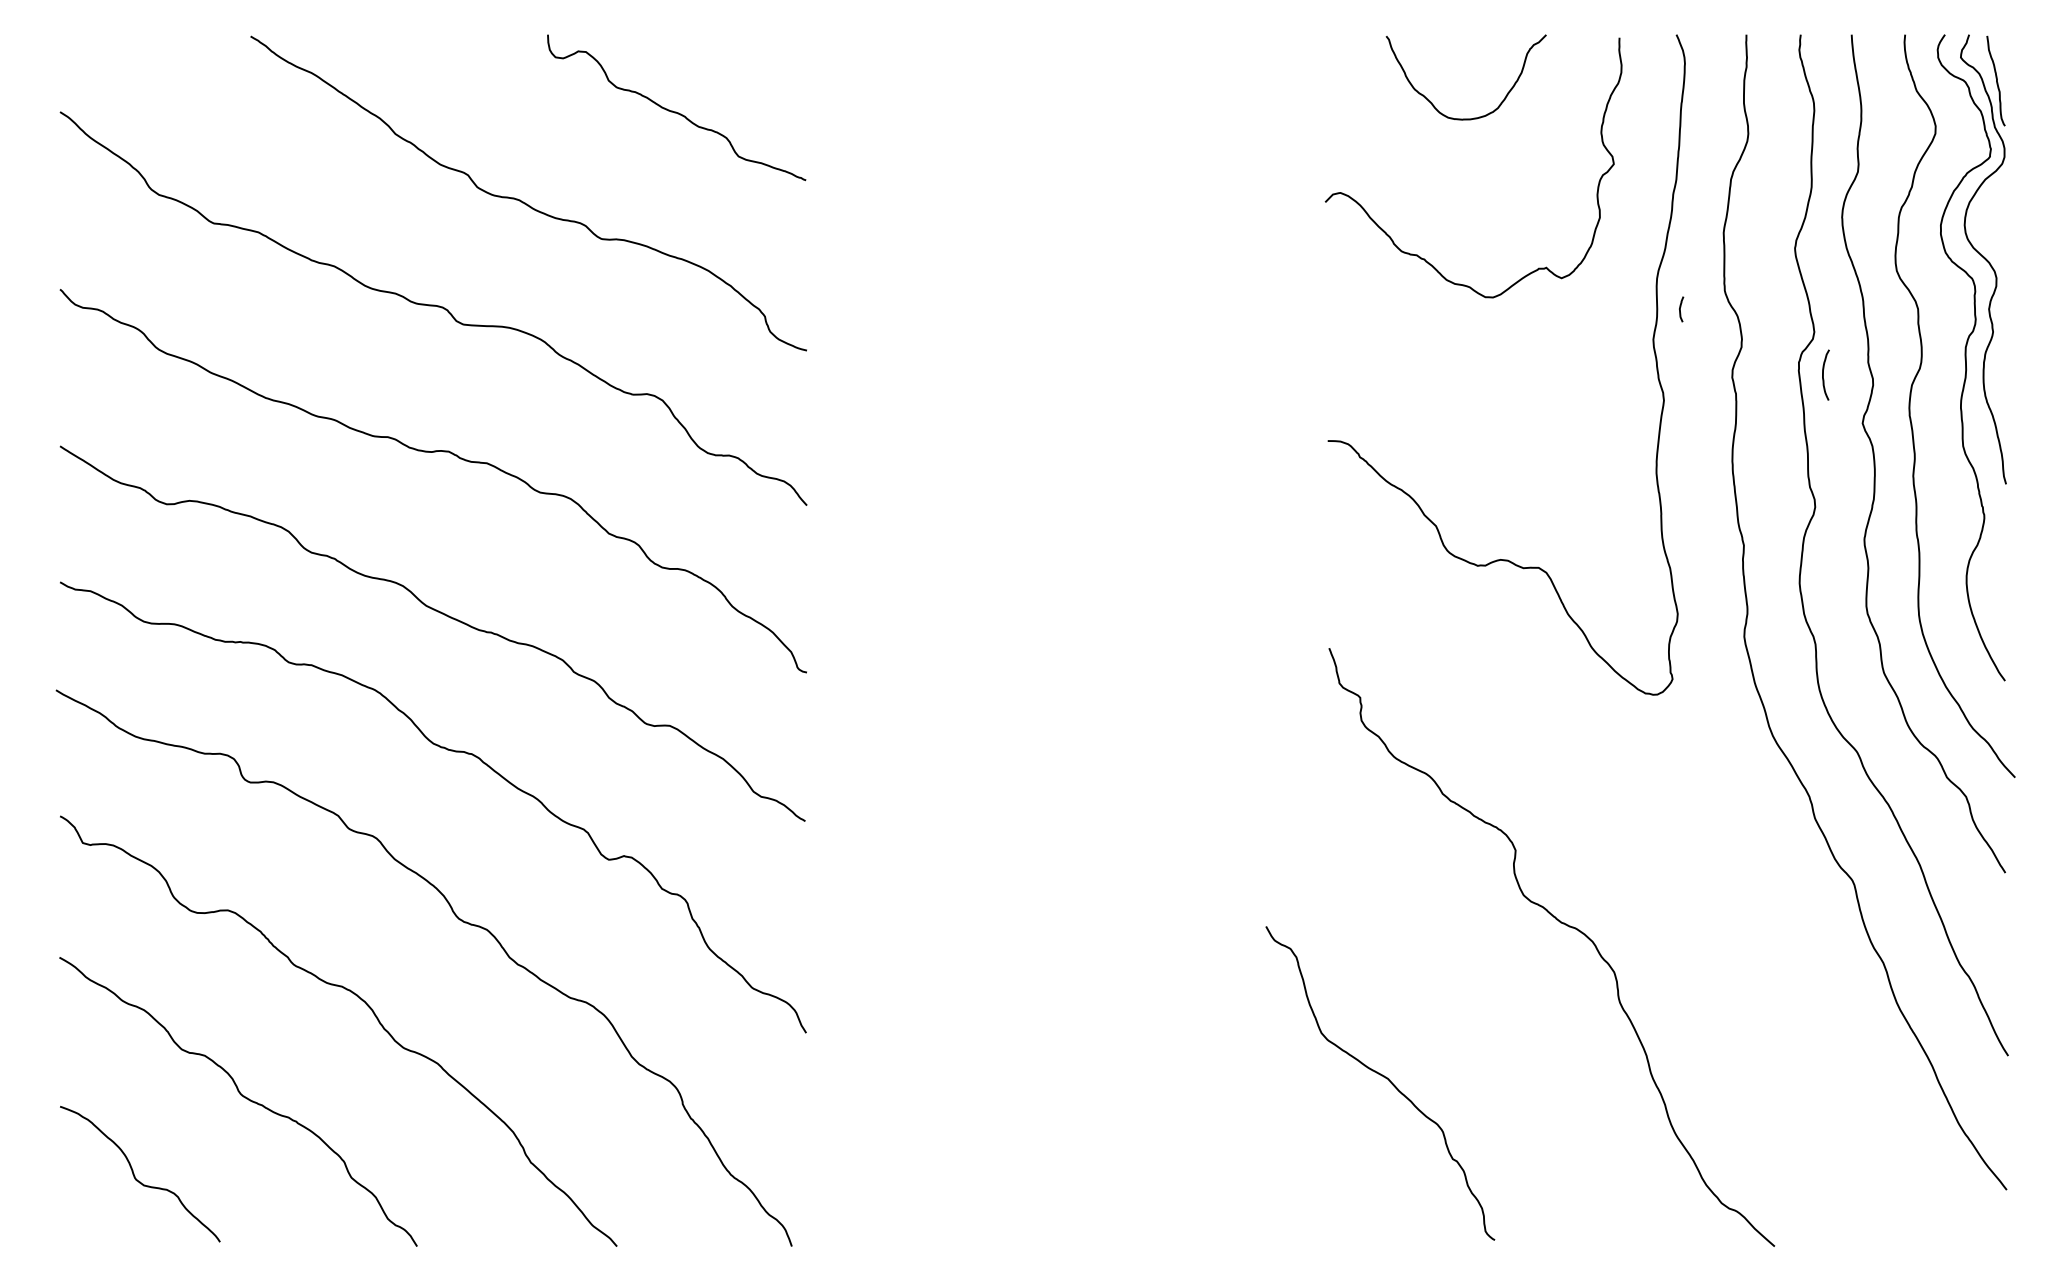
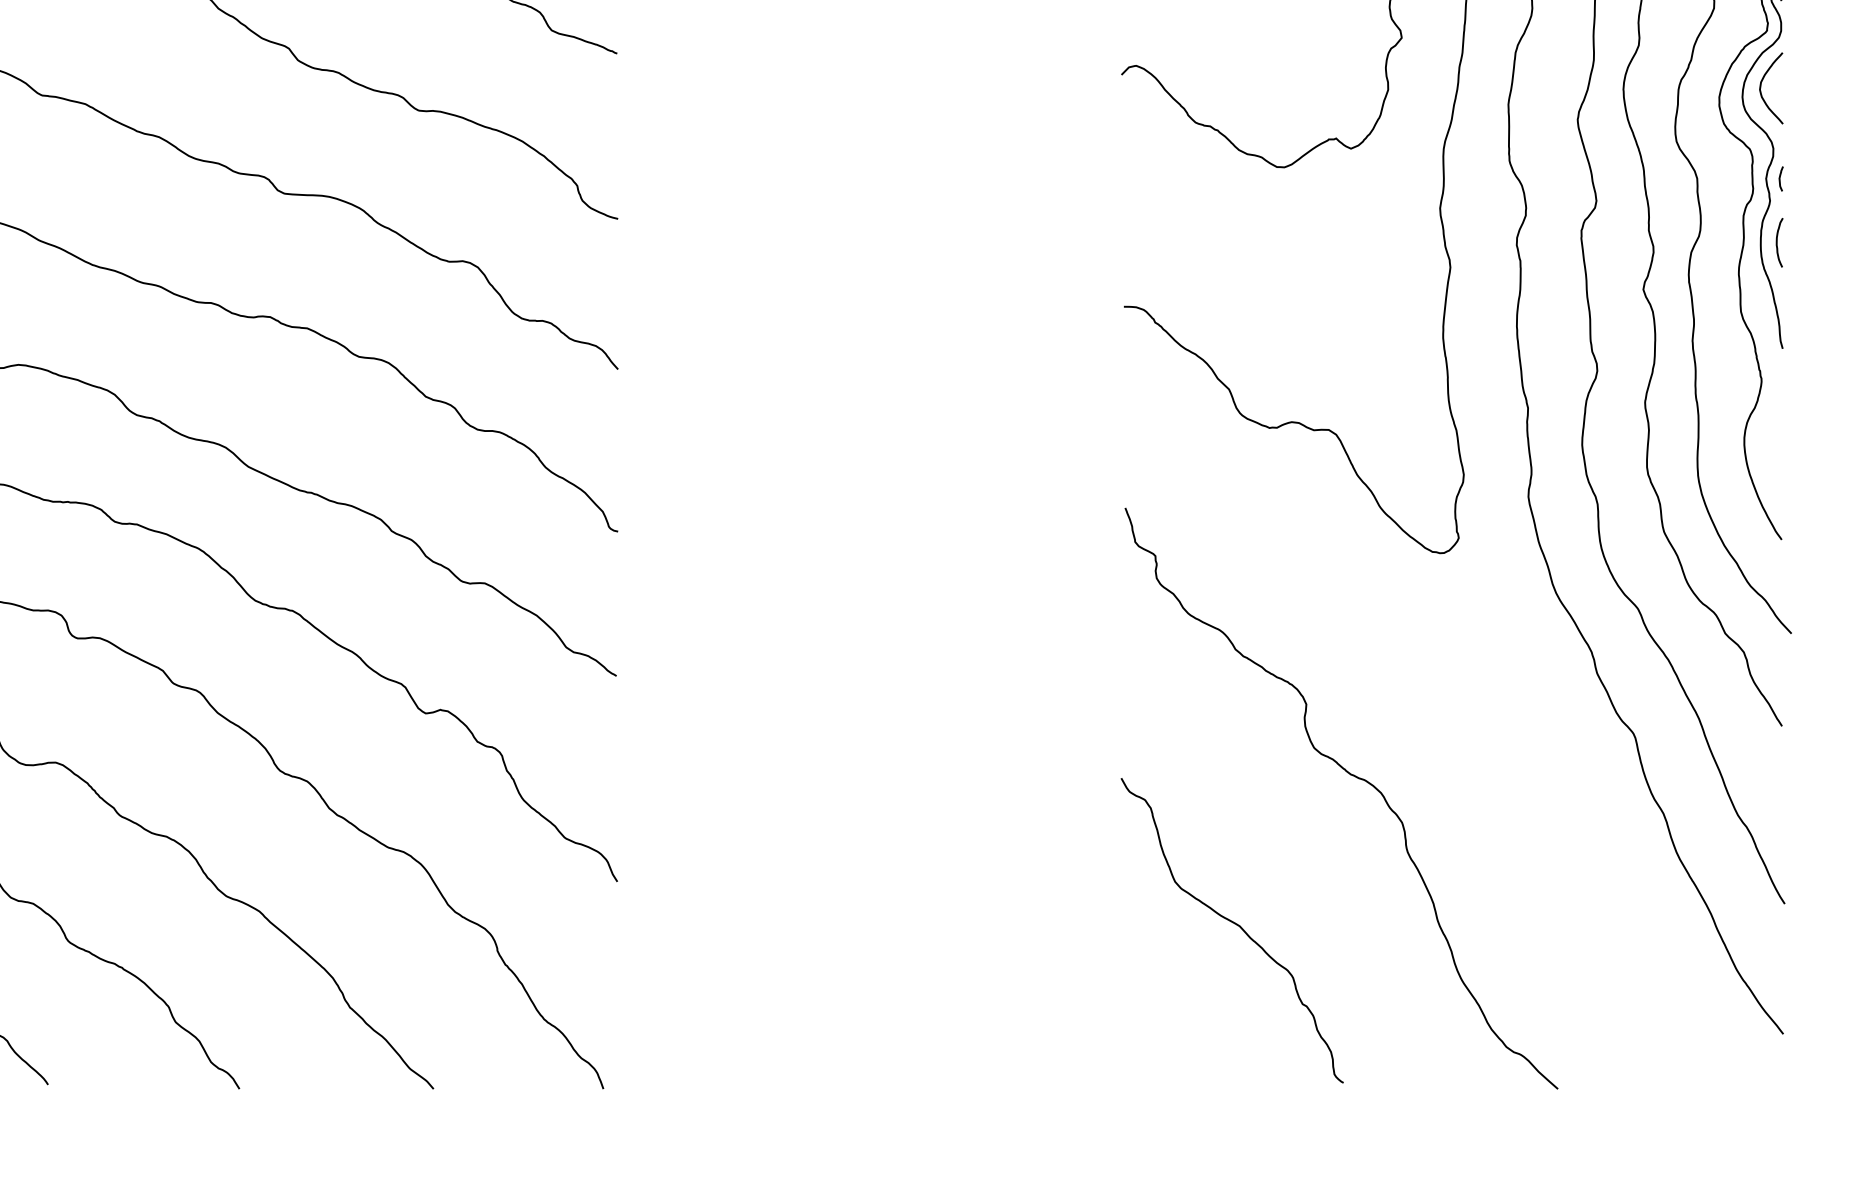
curve: (1984, 213) -> (1761, 85), added
curve: (1680, 309) -> (1780, 179), moved
curve: (1823, 374) -> (1777, 242), moved
curve: (1383, 1077) -> (1235, 924), moved

